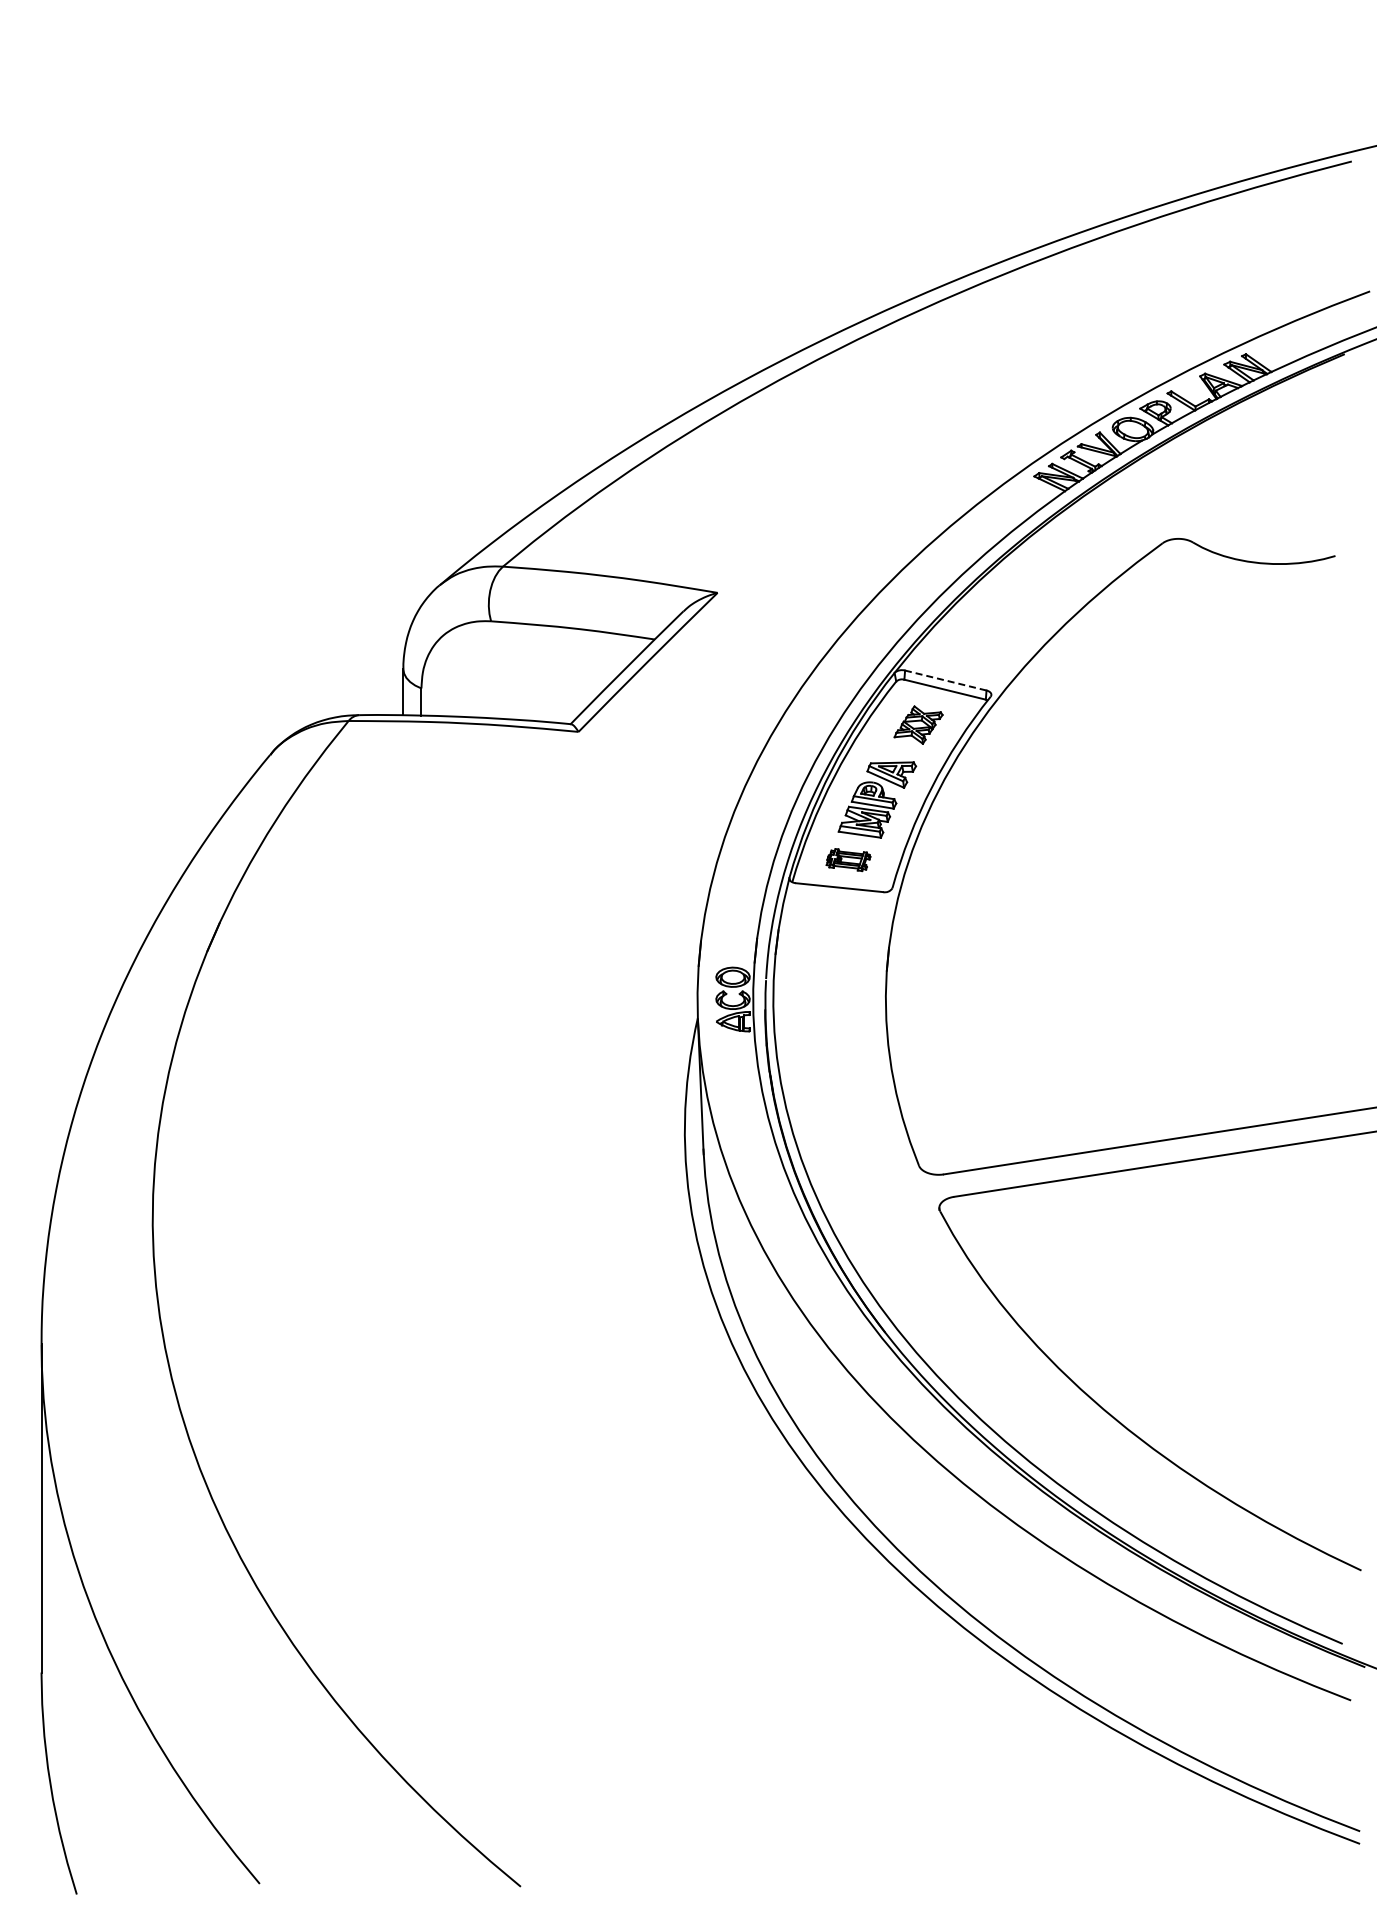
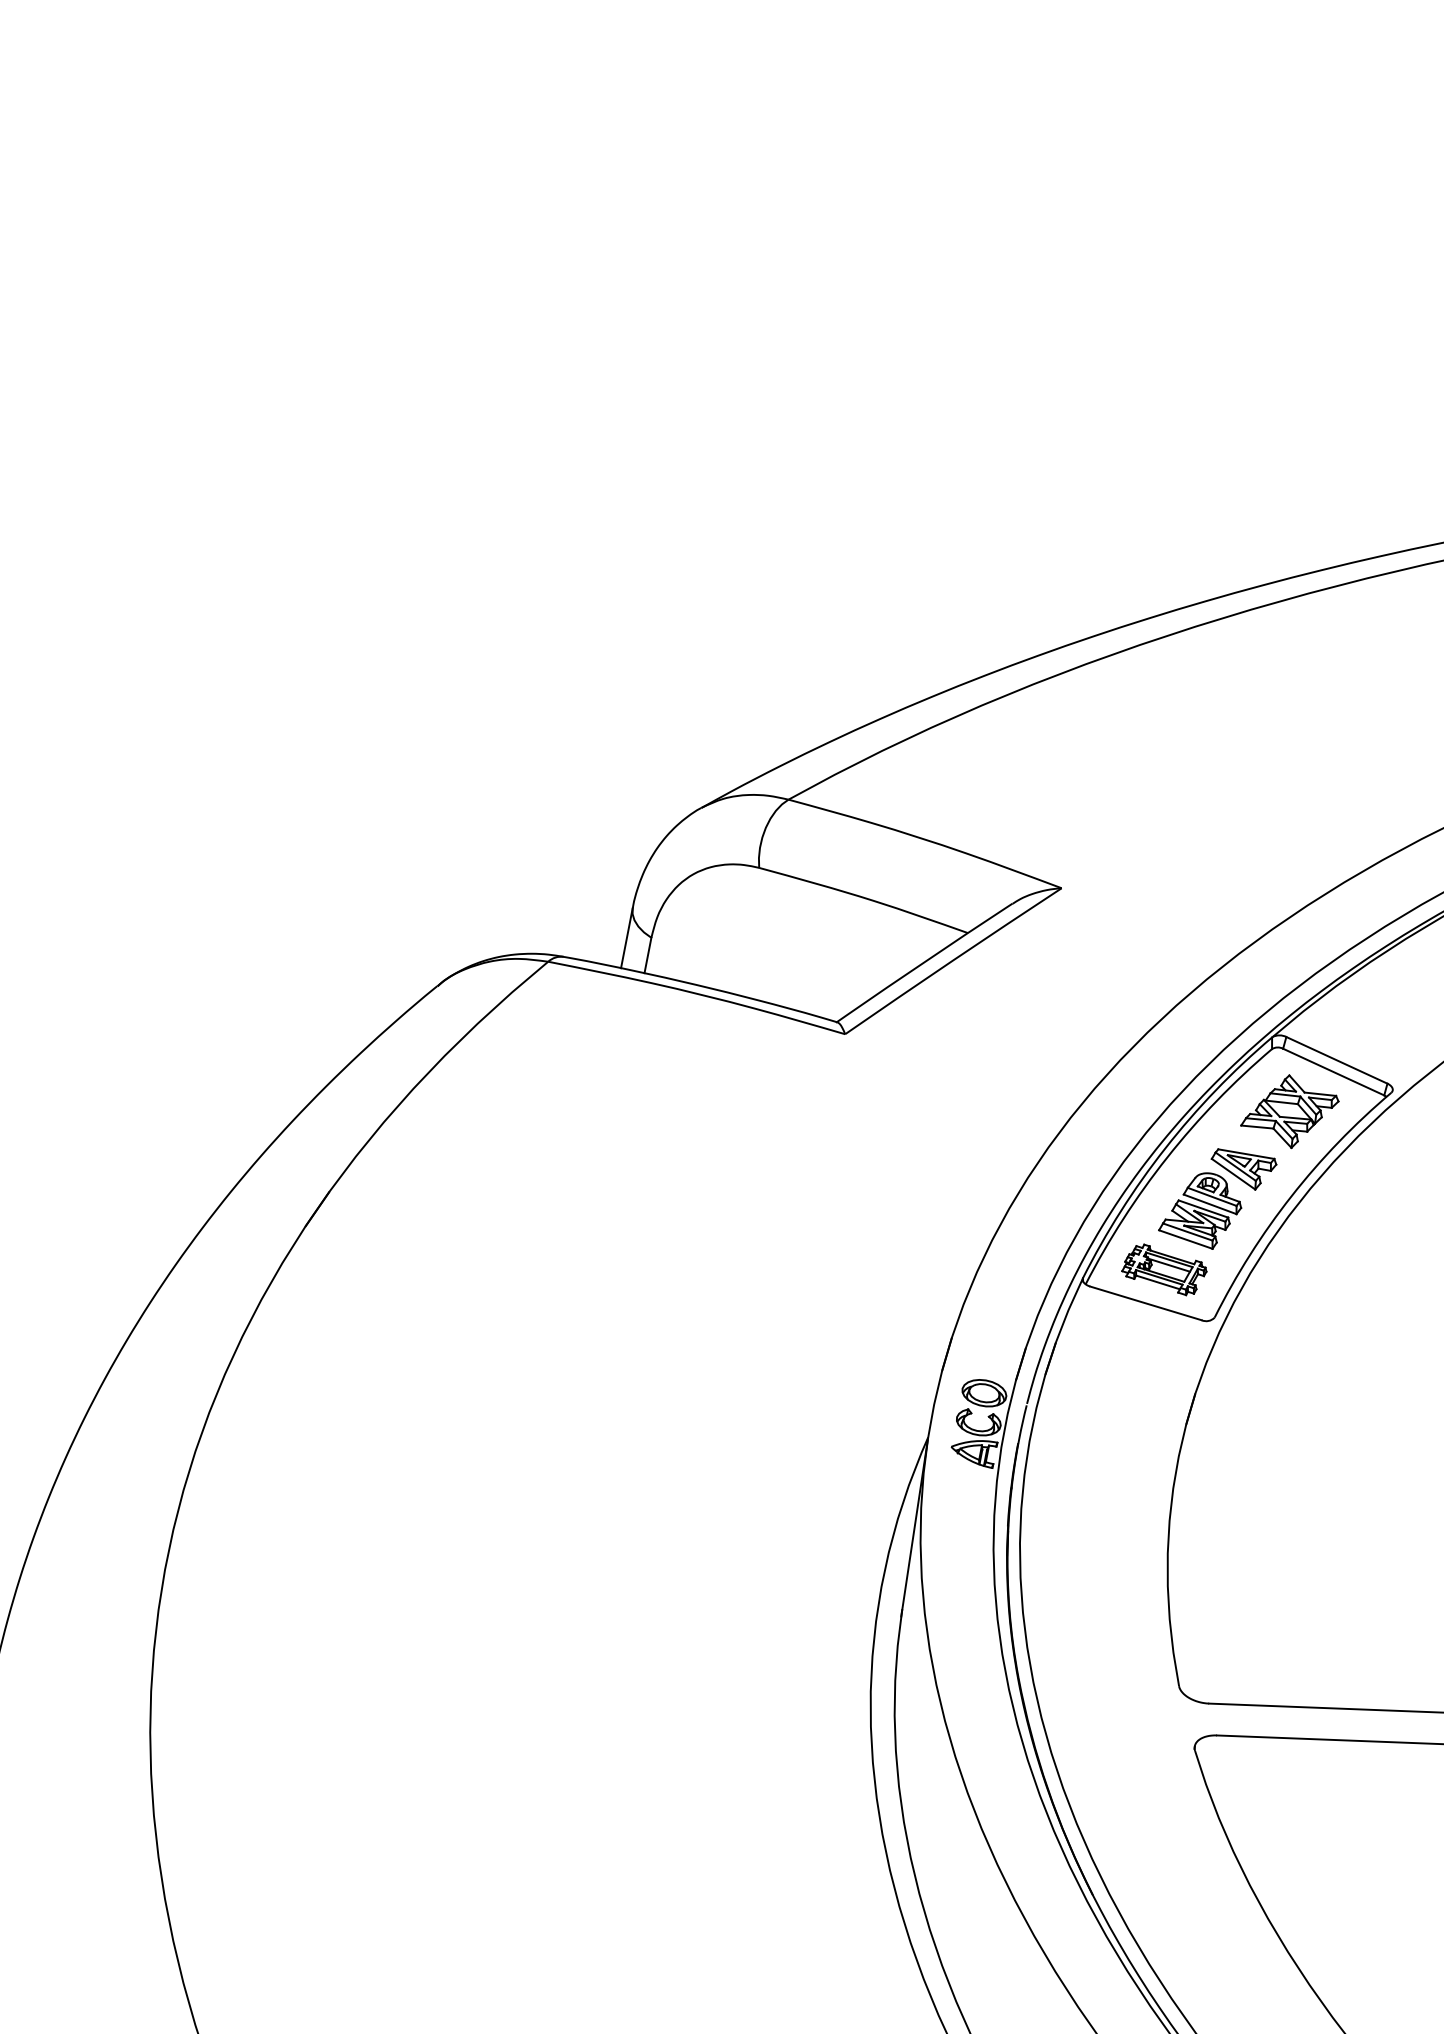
line: (945, 680) -> (1336, 1060), dashed -> solid
part: (918, 724) -> (1290, 1110), size x1.43
part: (848, 859) -> (1164, 1268), size x1.43

